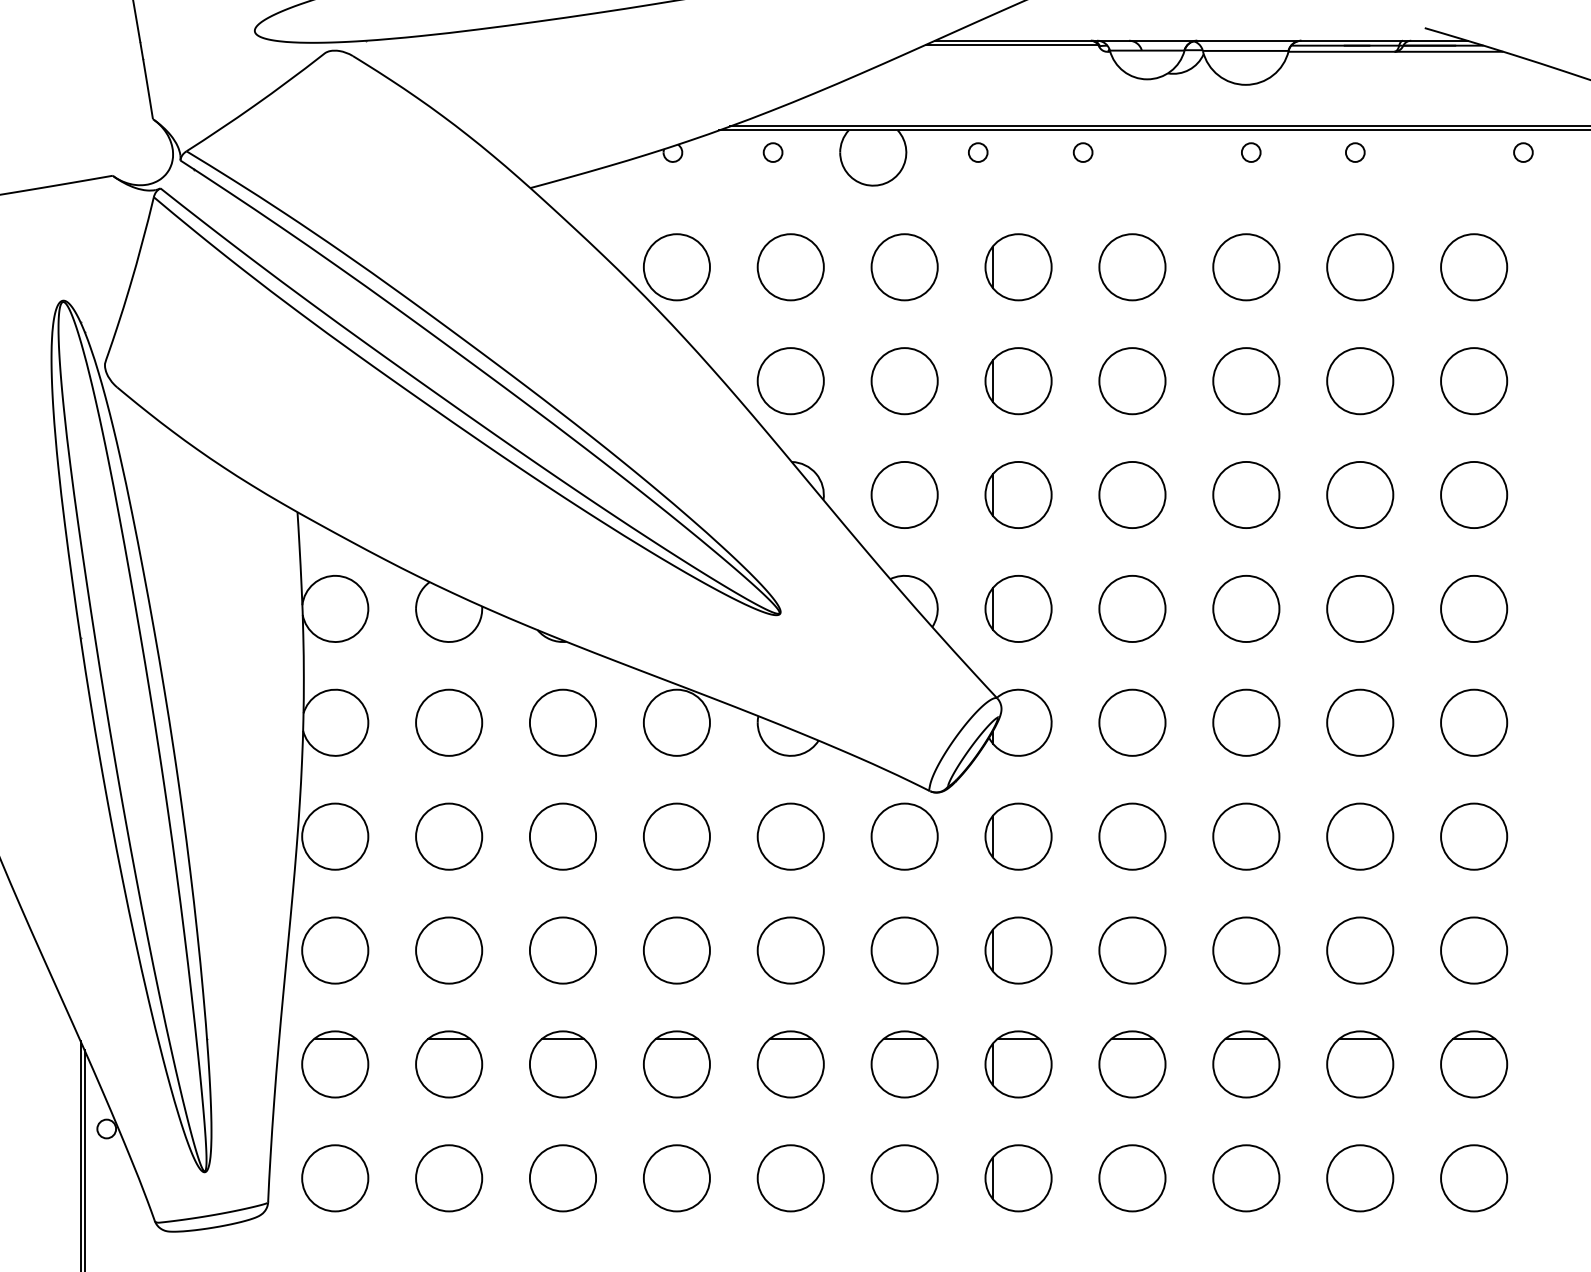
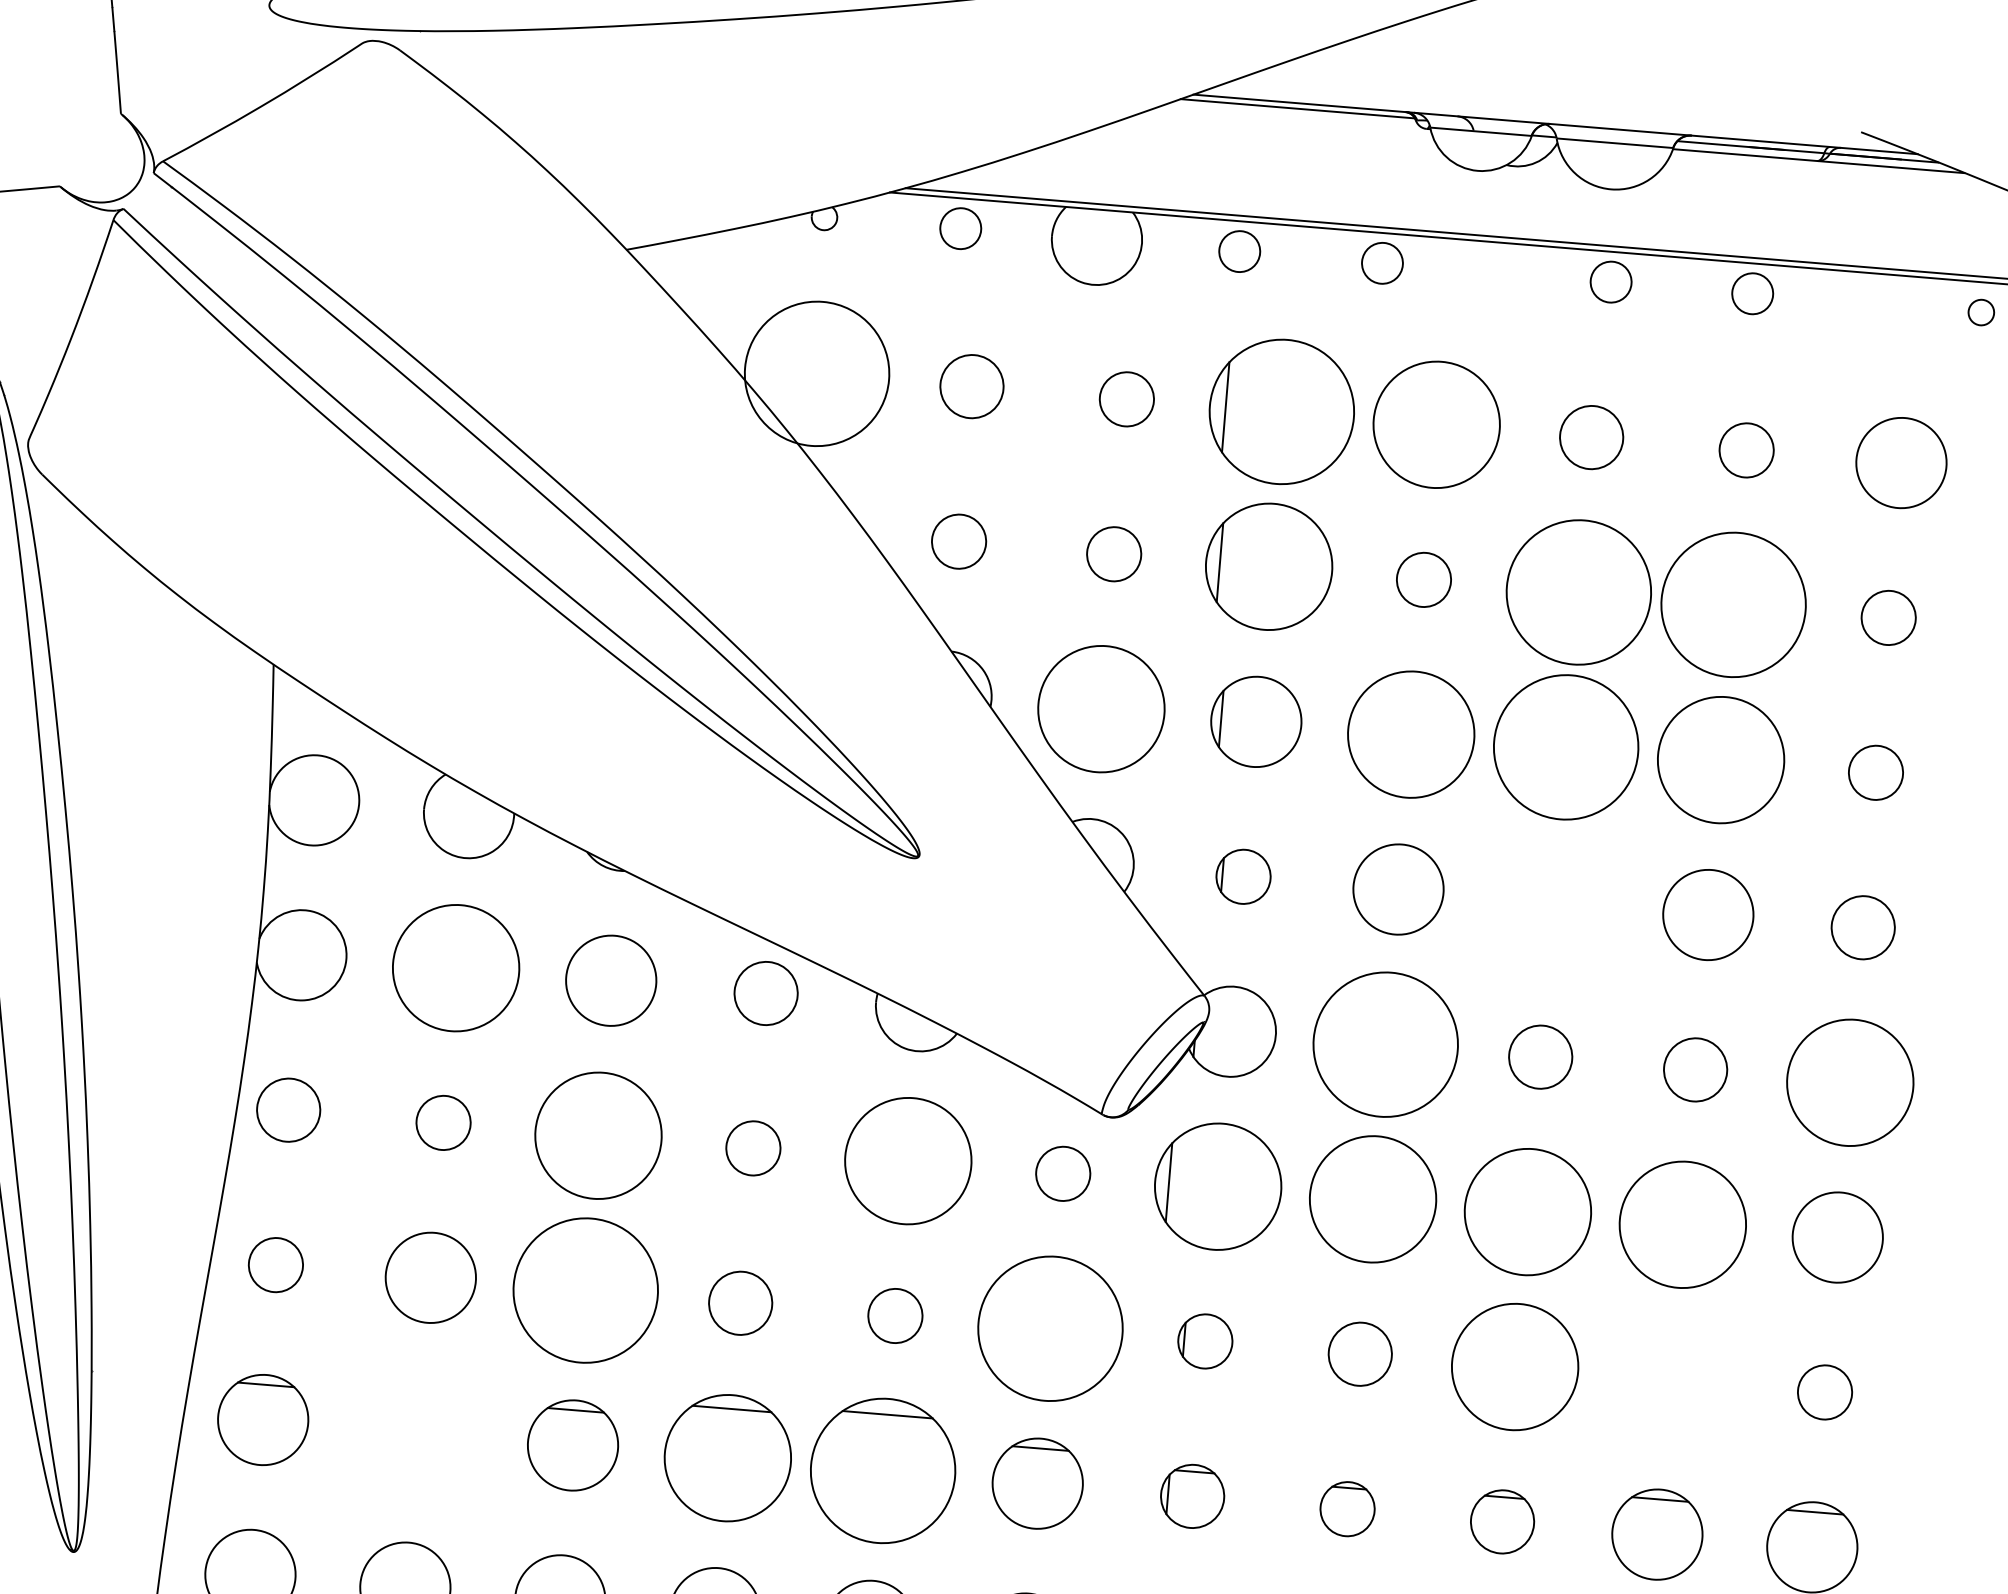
circle: (772, 152) -> (959, 228), size x1.6
circle: (977, 152) -> (1238, 251), size x1.6
circle: (1082, 152) -> (1381, 263), size x1.6
circle: (1250, 152) -> (1610, 281), size x1.6
circle: (1354, 152) -> (1751, 293), size x1.6
circle: (676, 267) -> (816, 374), size x1.6
circle: (790, 267) -> (971, 386), size x0.7
circle: (904, 267) -> (1126, 399), size x0.6
part: (1018, 267) -> (1281, 412), size x1.6
circle: (1132, 267) -> (1436, 425), size x1.4
circle: (1246, 267) -> (1591, 437), size x0.7
circle: (1360, 267) -> (1746, 450), size x0.6
circle: (790, 381) -> (958, 541), size x0.6
circle: (904, 381) -> (1113, 554), size x0.6
part: (1018, 381) -> (1268, 567), size x1.4
circle: (1132, 381) -> (1424, 580), size x0.6
circle: (1246, 381) -> (1579, 592), size x1.6
circle: (1360, 381) -> (1734, 605), size x1.6
circle: (1474, 381) -> (1889, 618), size x0.6
circle: (904, 494) -> (1101, 708), size x1.4
circle: (1132, 494) -> (1411, 733), size x1.4
circle: (1246, 494) -> (1566, 746), size x1.6
circle: (1360, 494) -> (1721, 759), size x1.4
circle: (1474, 494) -> (1876, 772), size x0.6
part: (1018, 608) -> (1243, 876), size x0.6
circle: (1246, 608) -> (1553, 901), removed
circle: (1474, 608) -> (1863, 927), size x0.7
circle: (449, 722) -> (456, 967), size x1.4
circle: (676, 722) -> (765, 993), size x0.7
circle: (1132, 722) -> (1385, 1044), size x1.6
circle: (1246, 722) -> (1540, 1056), size x0.7
circle: (1360, 722) -> (1695, 1069), size x0.7
circle: (1474, 722) -> (1851, 1082), size x1.4
circle: (335, 836) -> (289, 1109), size x0.7
circle: (449, 836) -> (444, 1122), size x0.6
circle: (562, 836) -> (597, 1135), size x1.4
circle: (676, 836) -> (752, 1148), size x0.6
circle: (790, 836) -> (907, 1160), size x1.4
circle: (904, 836) -> (1062, 1173), size x0.6
part: (1018, 836) -> (1218, 1186), size x1.4
circle: (1132, 836) -> (1373, 1199), size x1.4
circle: (1246, 836) -> (1528, 1211), size x1.4
circle: (1360, 836) -> (1683, 1224), size x1.4
circle: (335, 950) -> (276, 1265), size x0.6
circle: (562, 950) -> (585, 1290), size x1.6
circle: (676, 950) -> (740, 1303), size x0.7
circle: (790, 950) -> (895, 1315), size x0.6
circle: (904, 950) -> (1050, 1328), size x1.6
part: (1018, 950) -> (1205, 1341), size x0.6
circle: (1132, 950) -> (1360, 1354), size x0.7
circle: (1246, 950) -> (1515, 1366), size x1.4
circle: (1360, 950) -> (1670, 1379), removed
circle: (1474, 950) -> (1825, 1392), size x0.6
part: (449, 1064) -> (418, 1432), removed
part: (676, 1064) -> (727, 1458), size x1.4
part: (790, 1064) -> (882, 1470), size x1.6
part: (1018, 1064) -> (1192, 1496), size x0.7
part: (1132, 1064) -> (1347, 1509), size x0.6
part: (1246, 1064) -> (1502, 1521), size x0.7

